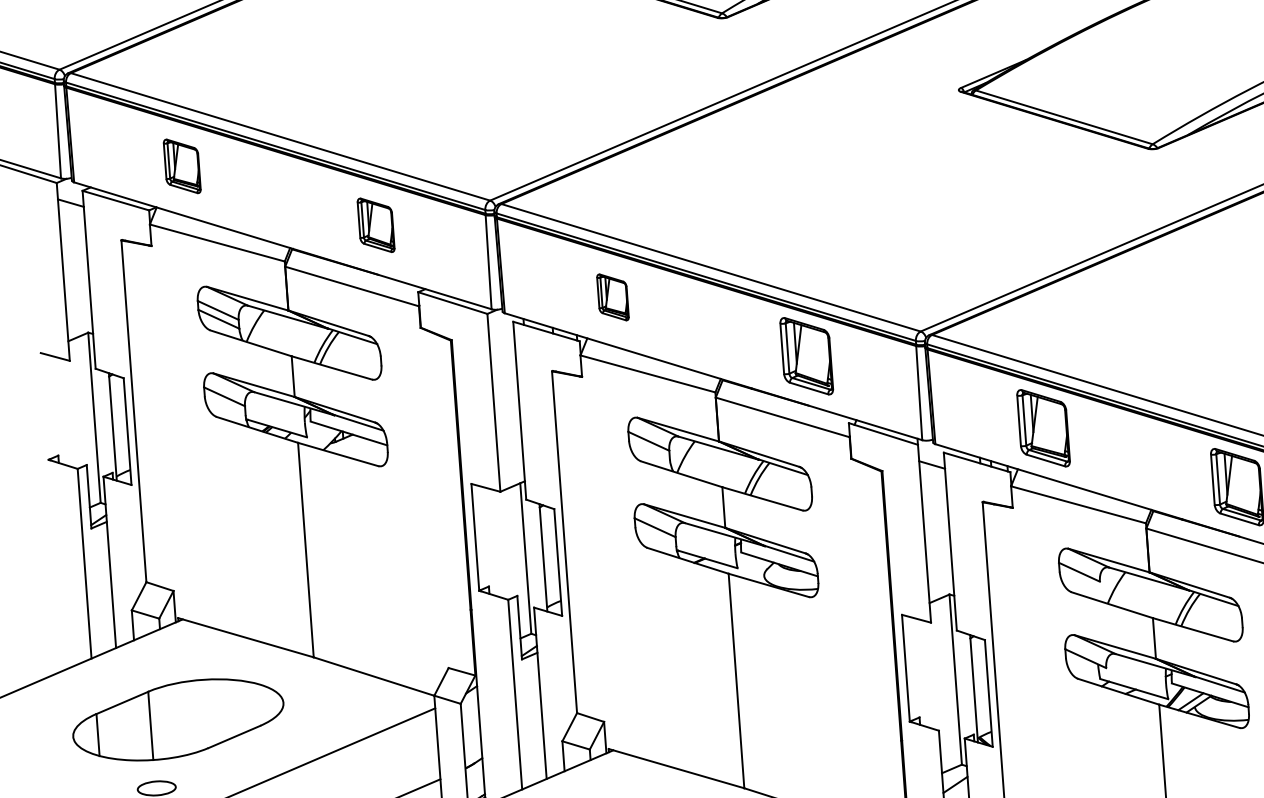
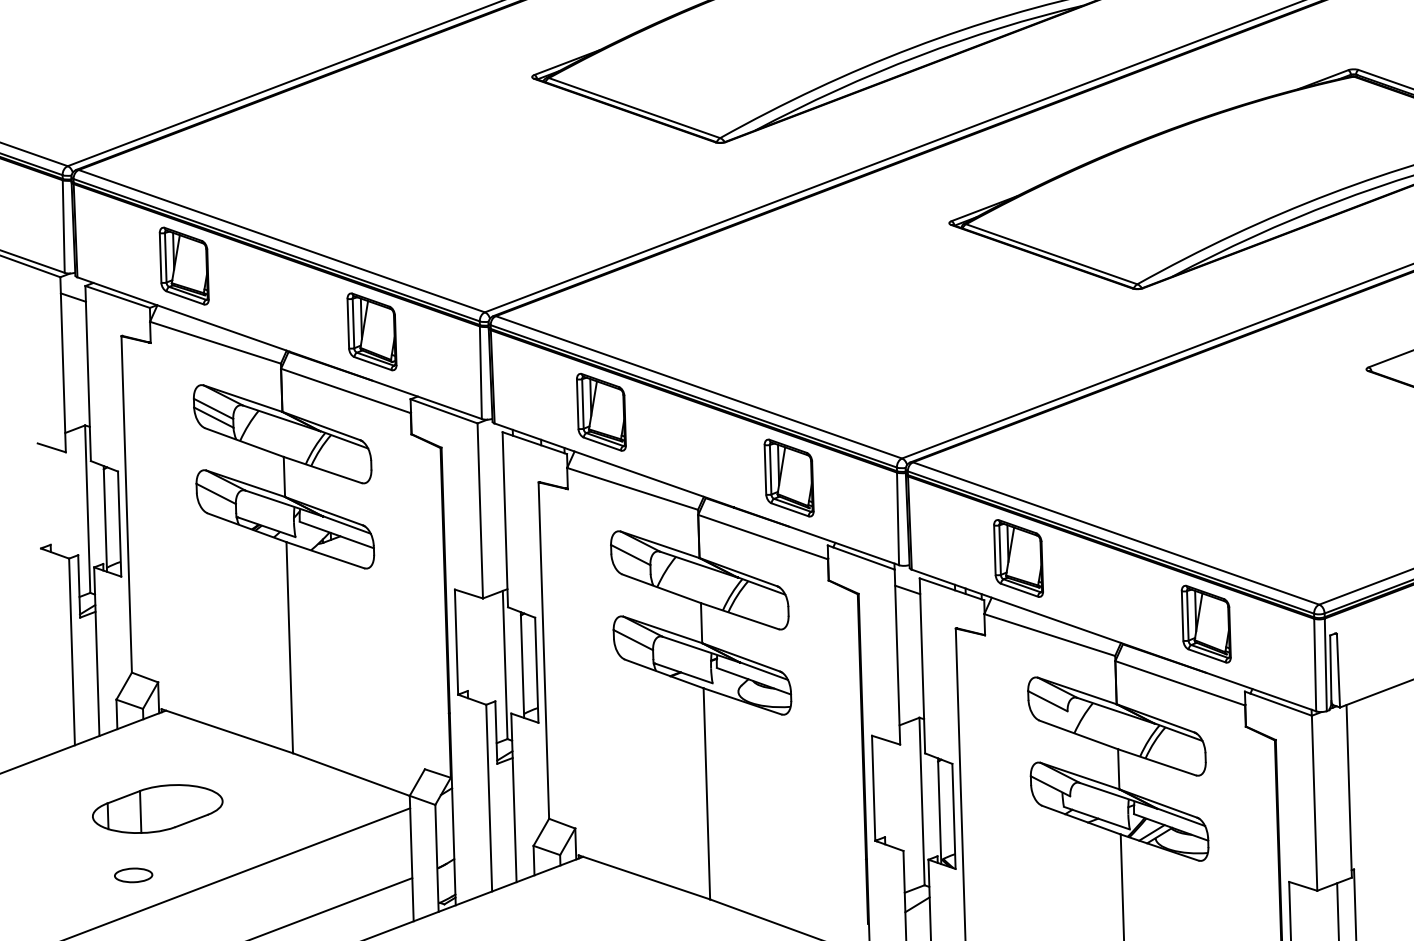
part: (181, 165) -> (183, 265), size x1.43
part: (375, 224) -> (371, 331), size x1.43
part: (613, 297) -> (601, 412), size x1.67
part: (178, 719) -> (157, 808), size x0.62

